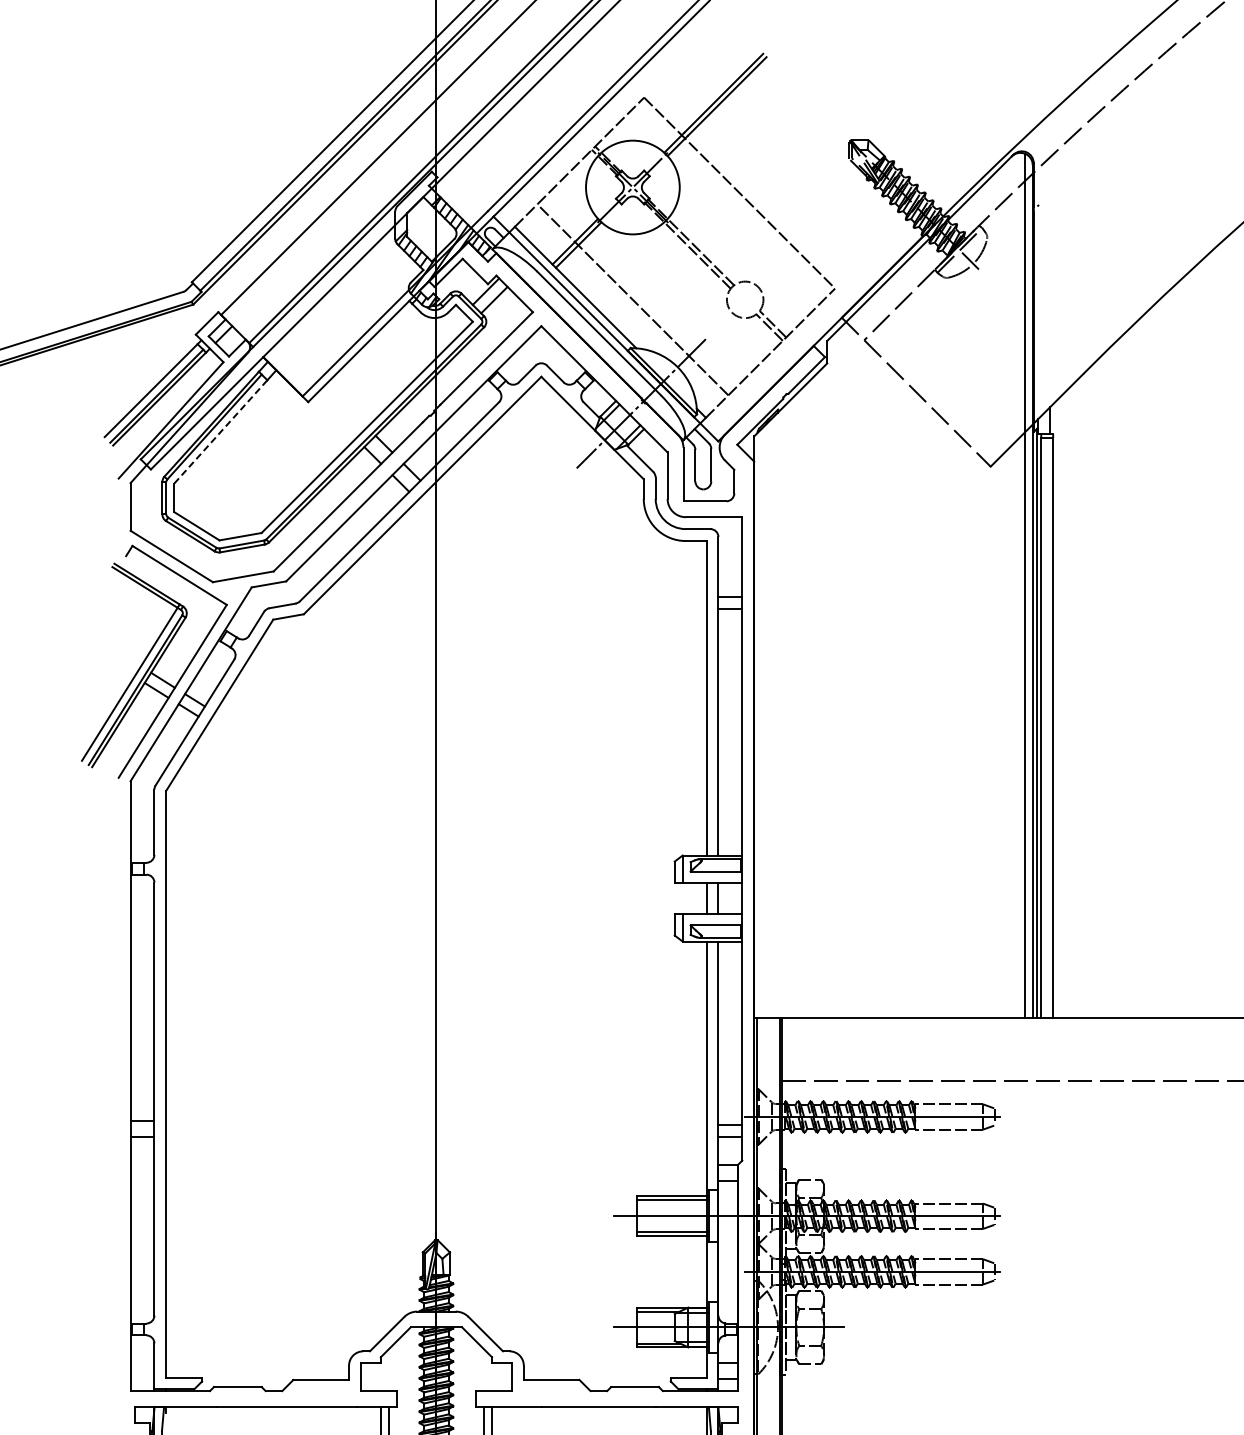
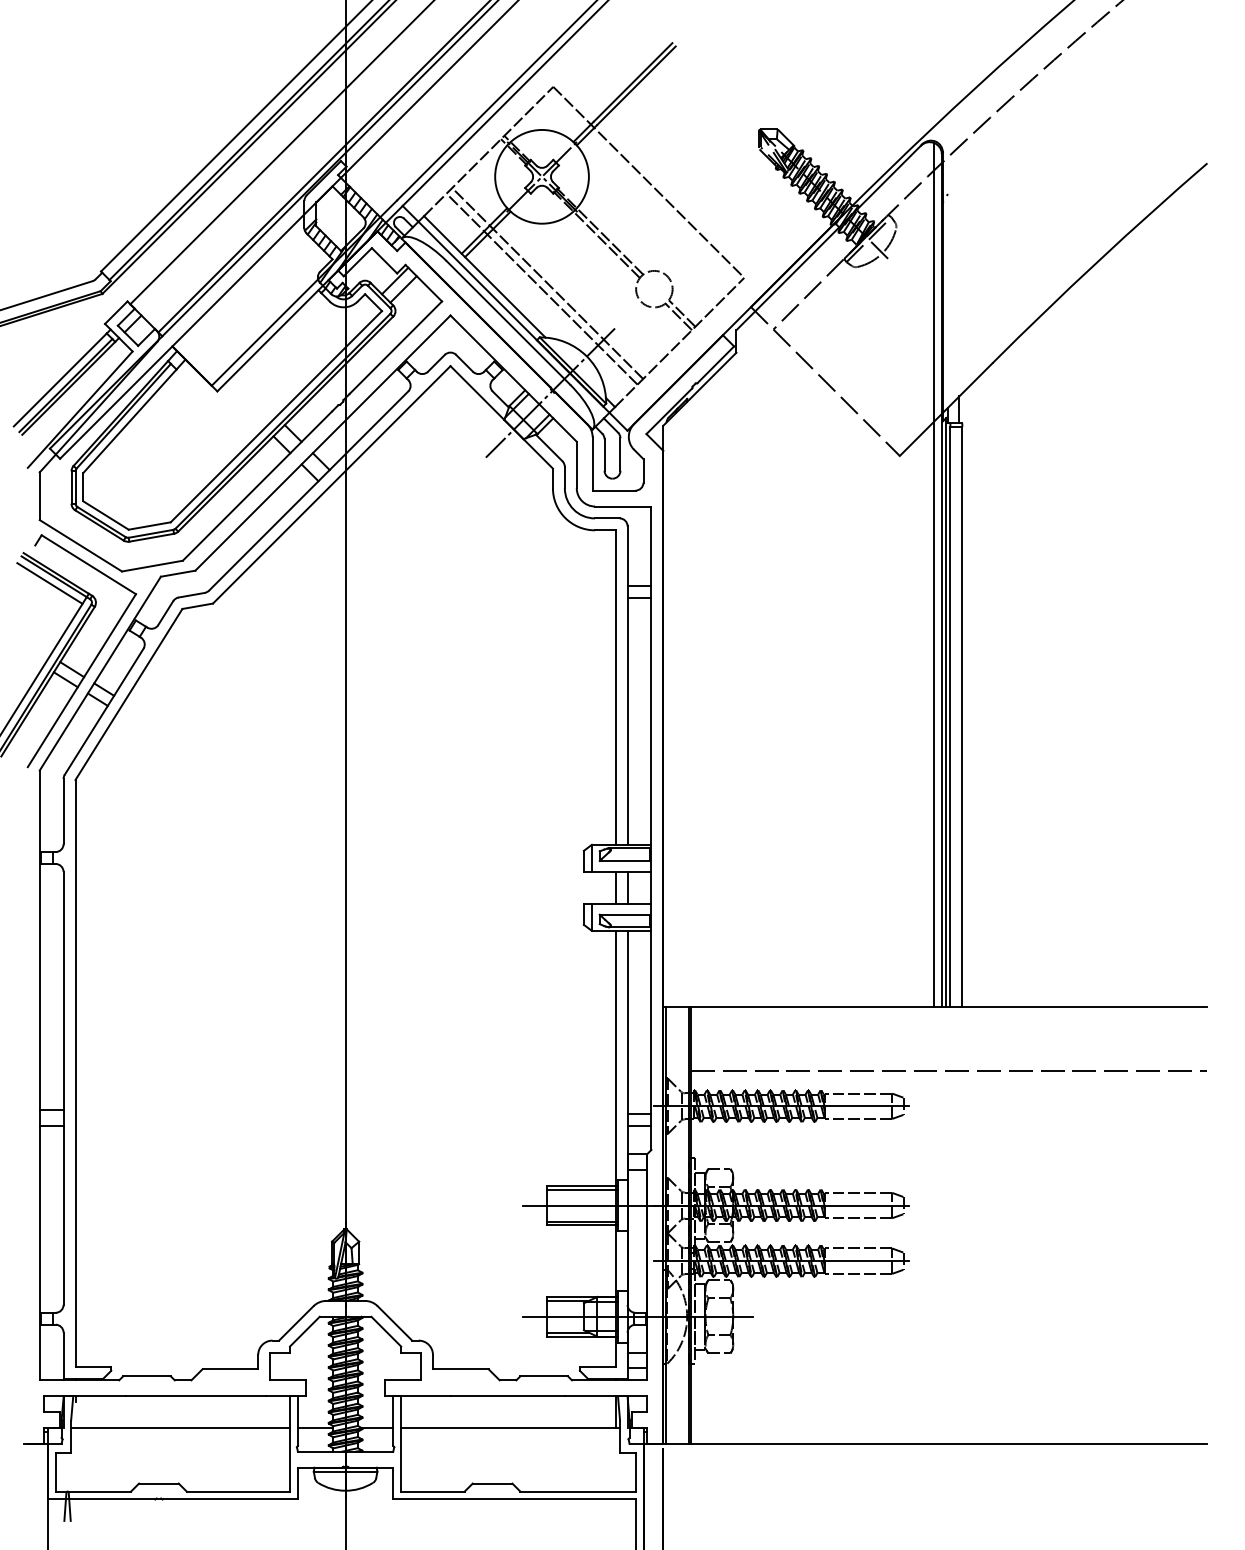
line: (638, 294) -> (547, 283), added
line: (221, 432) -> (130, 421), dashed -> solid
line: (140, 594) -> (49, 583), added

